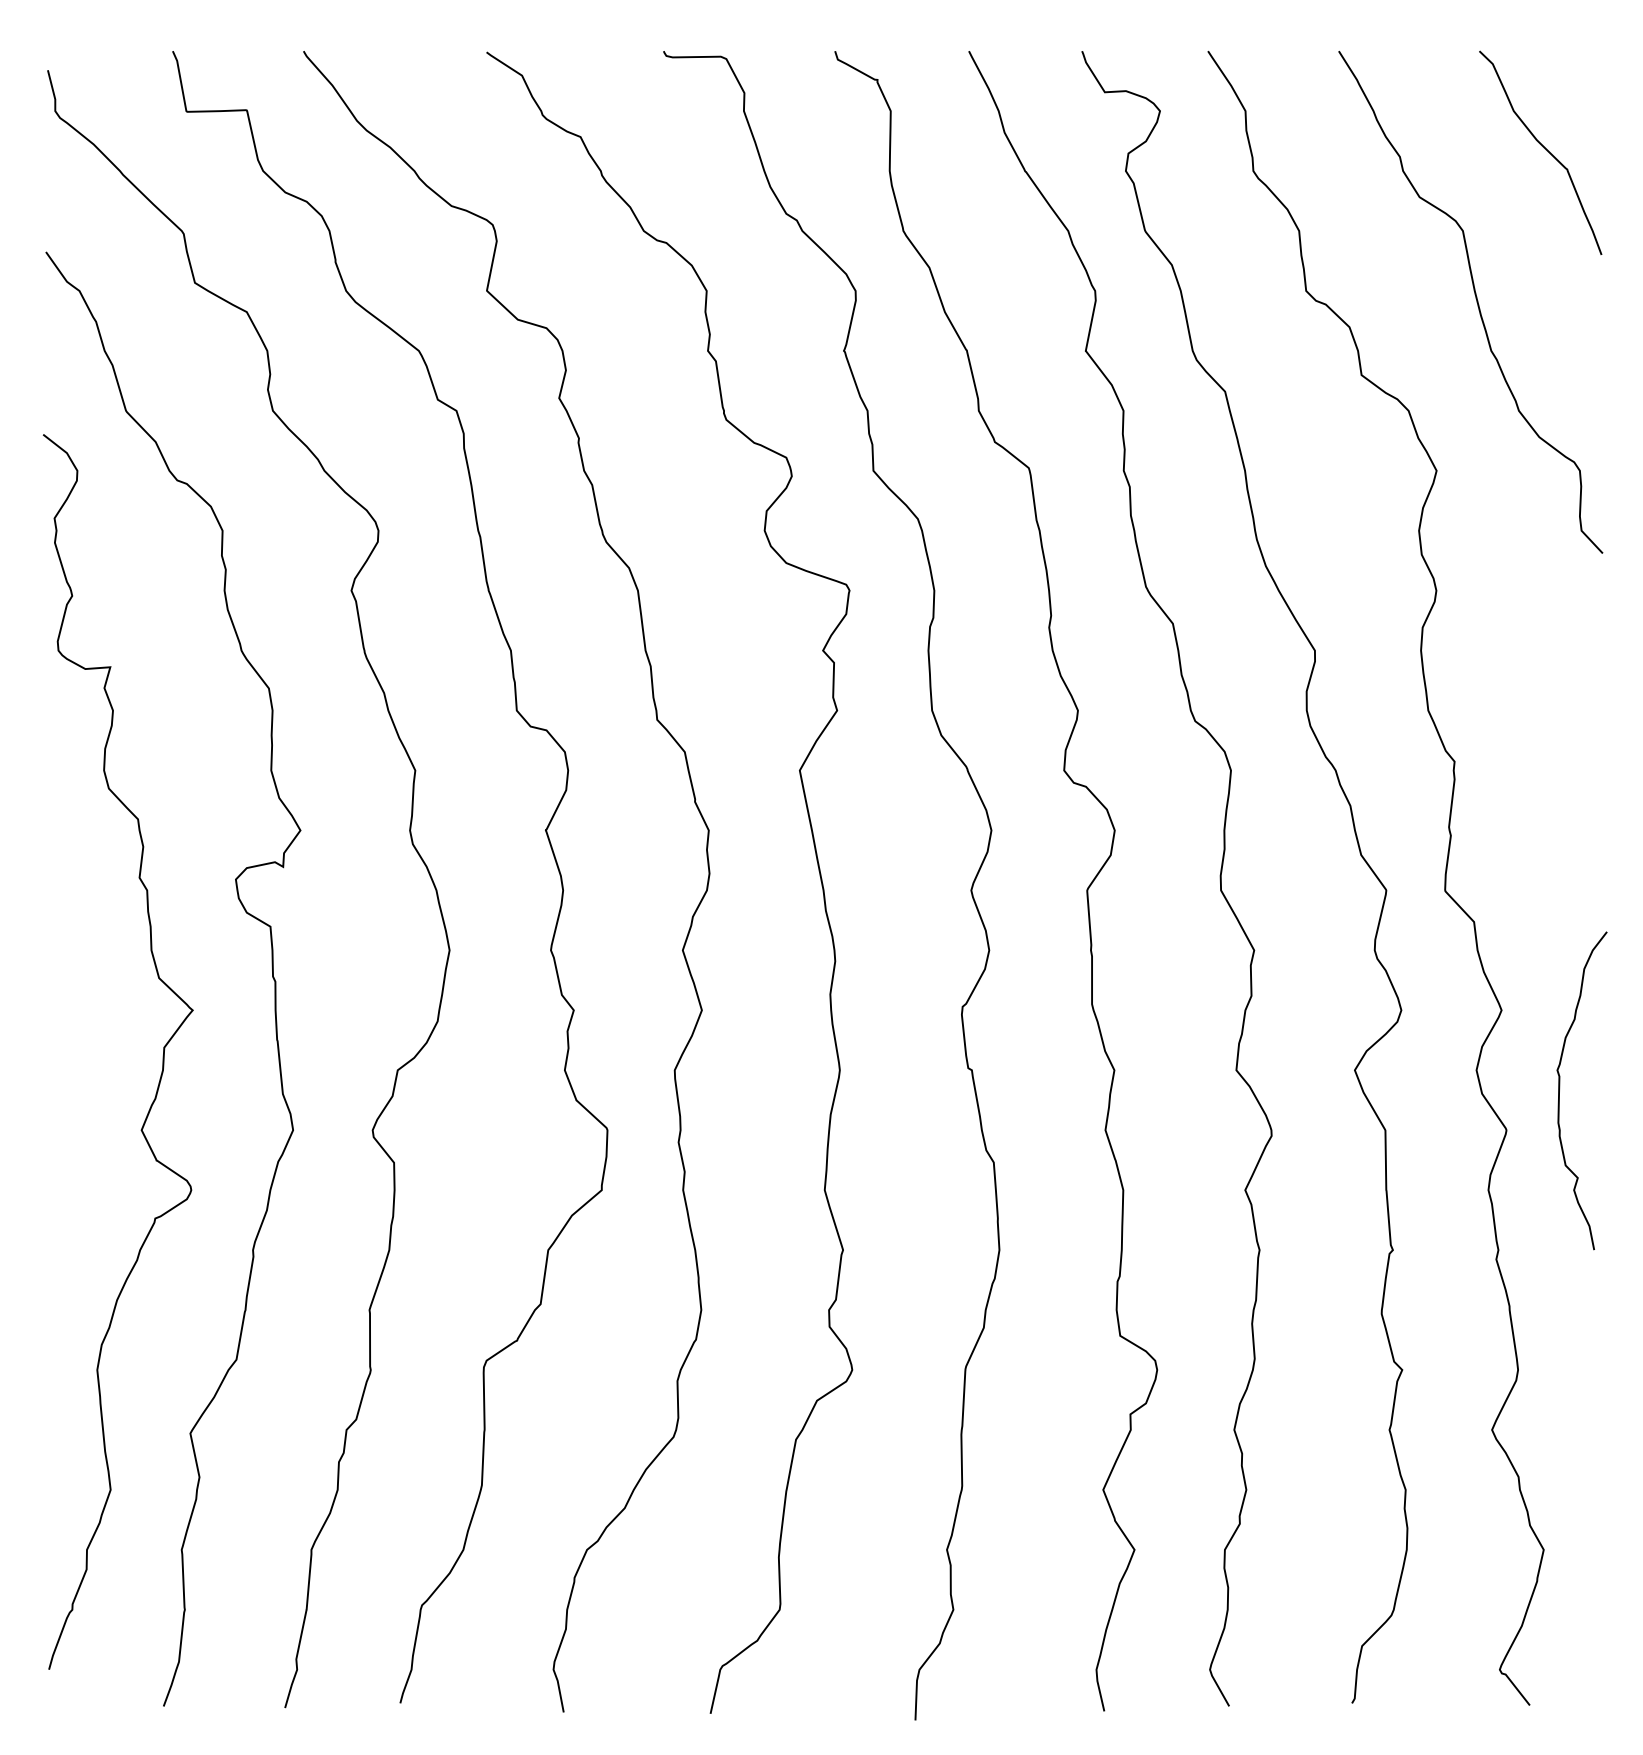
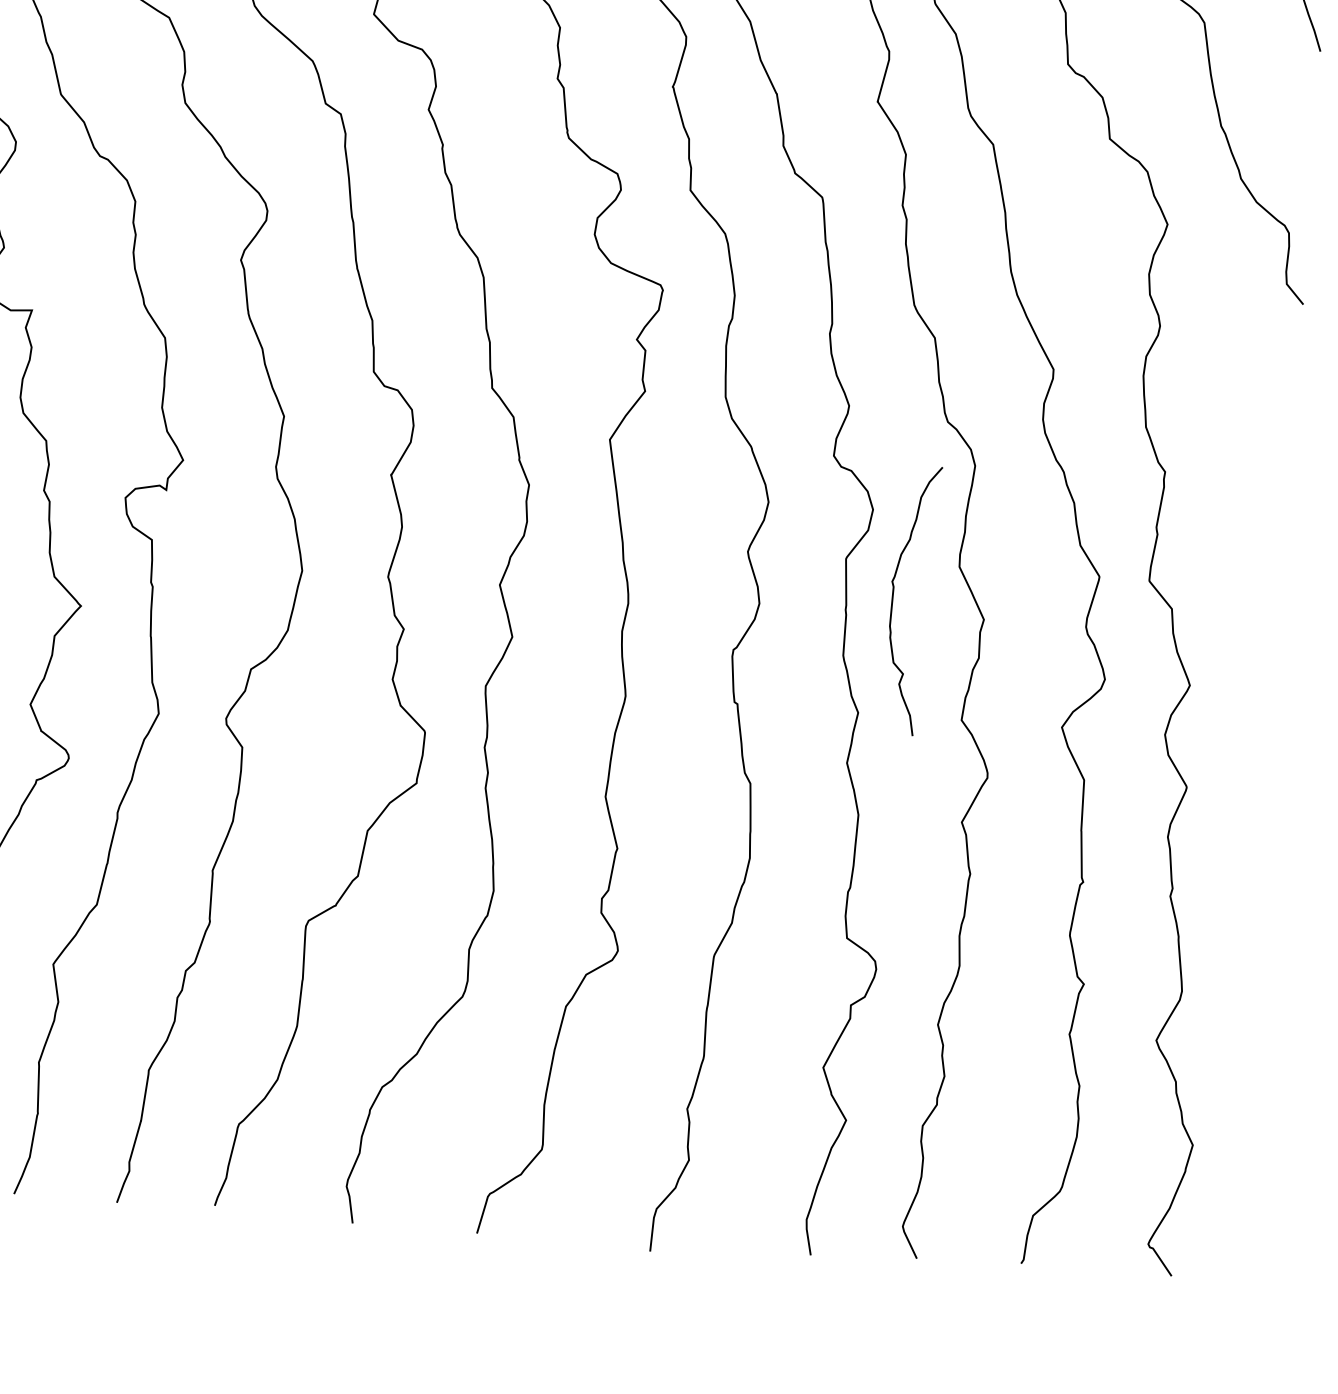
curve: (1560, 1088) -> (893, 597), moved

